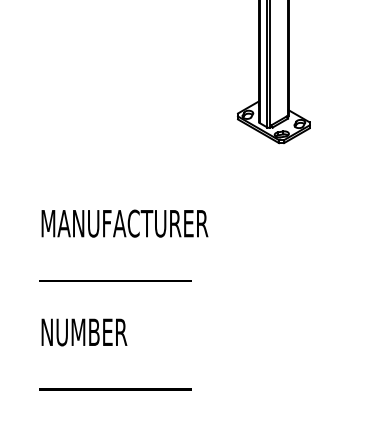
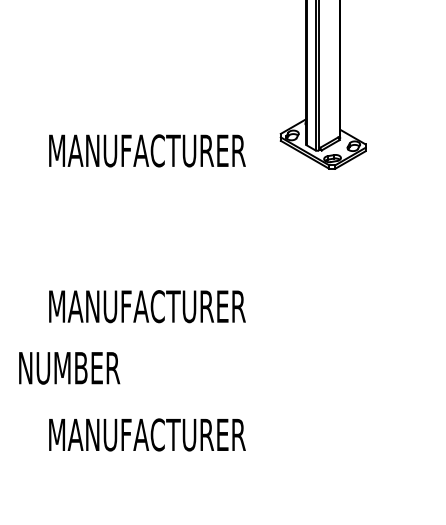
text: (125, 223) -> (147, 150), moved
text: (124, 264) -> (146, 311), _______________ -> MANUFACTURER
text: (84, 332) -> (69, 368), moved
text: (124, 372) -> (146, 439), _______________ -> MANUFACTURER

